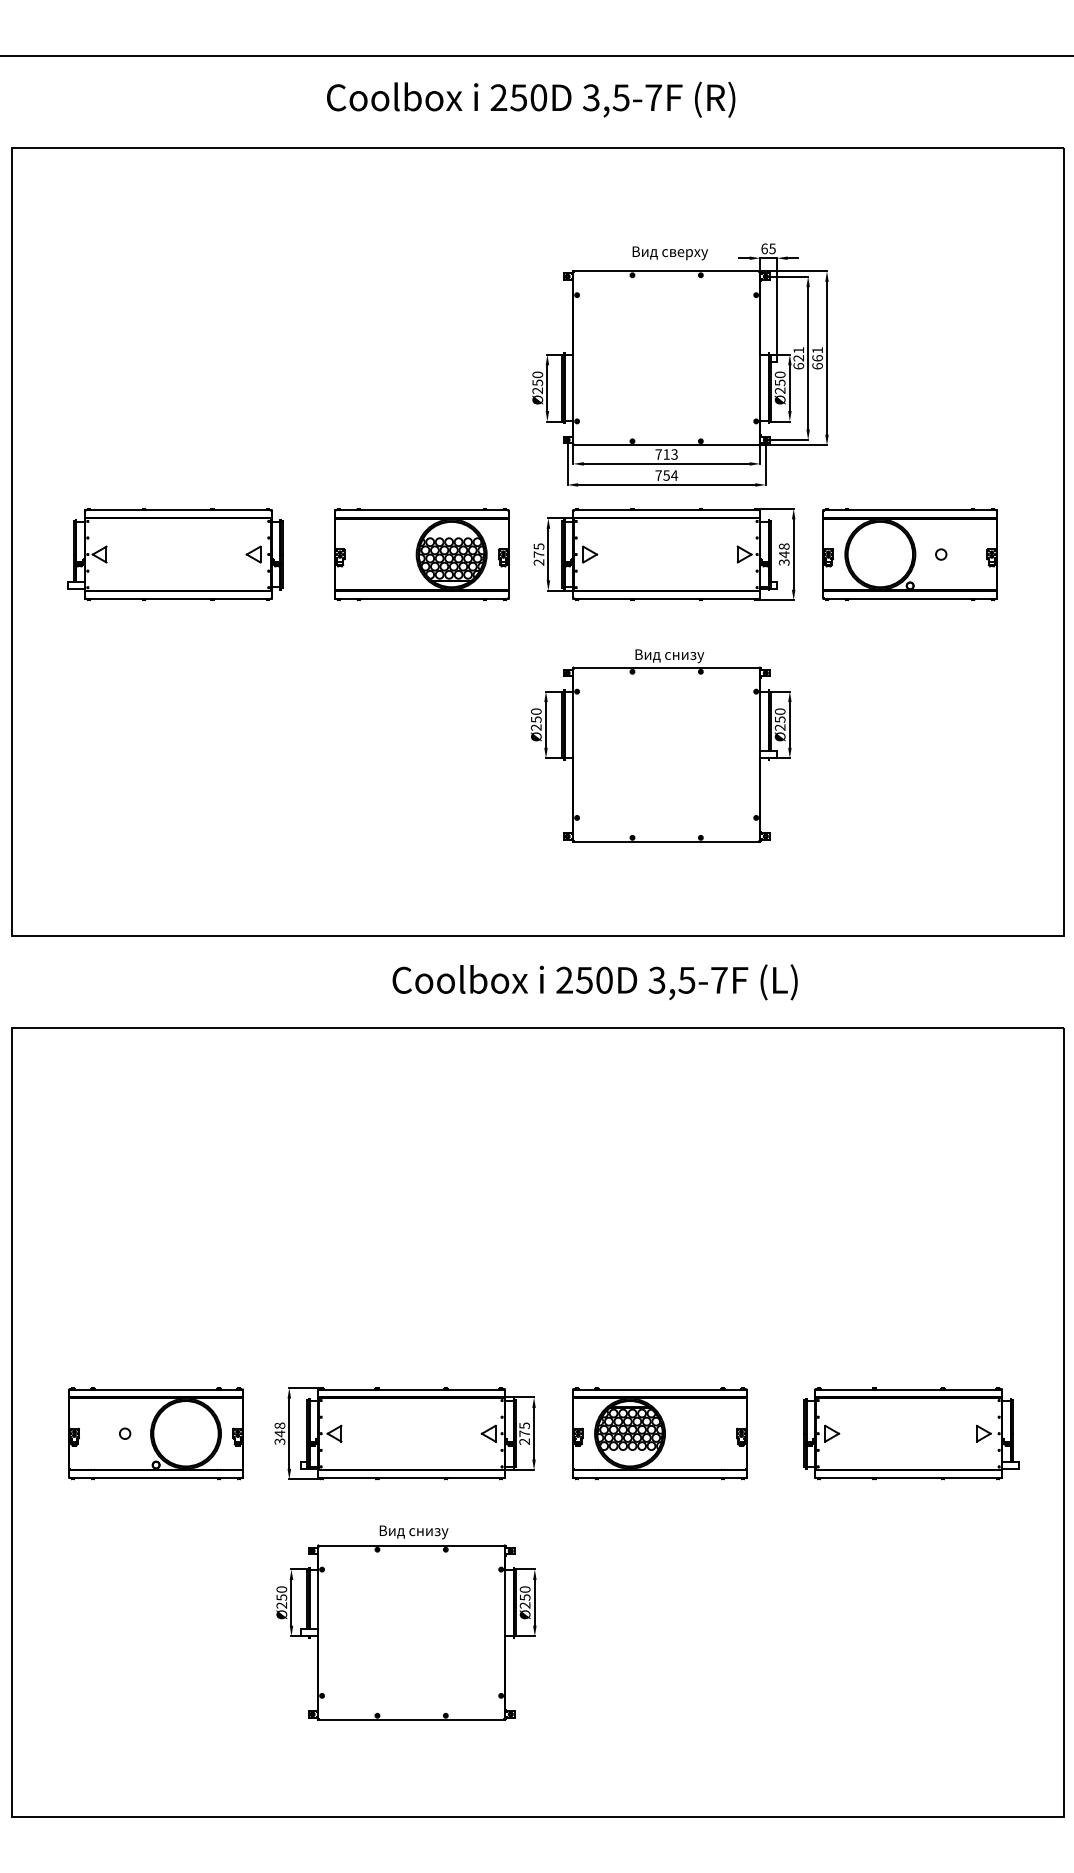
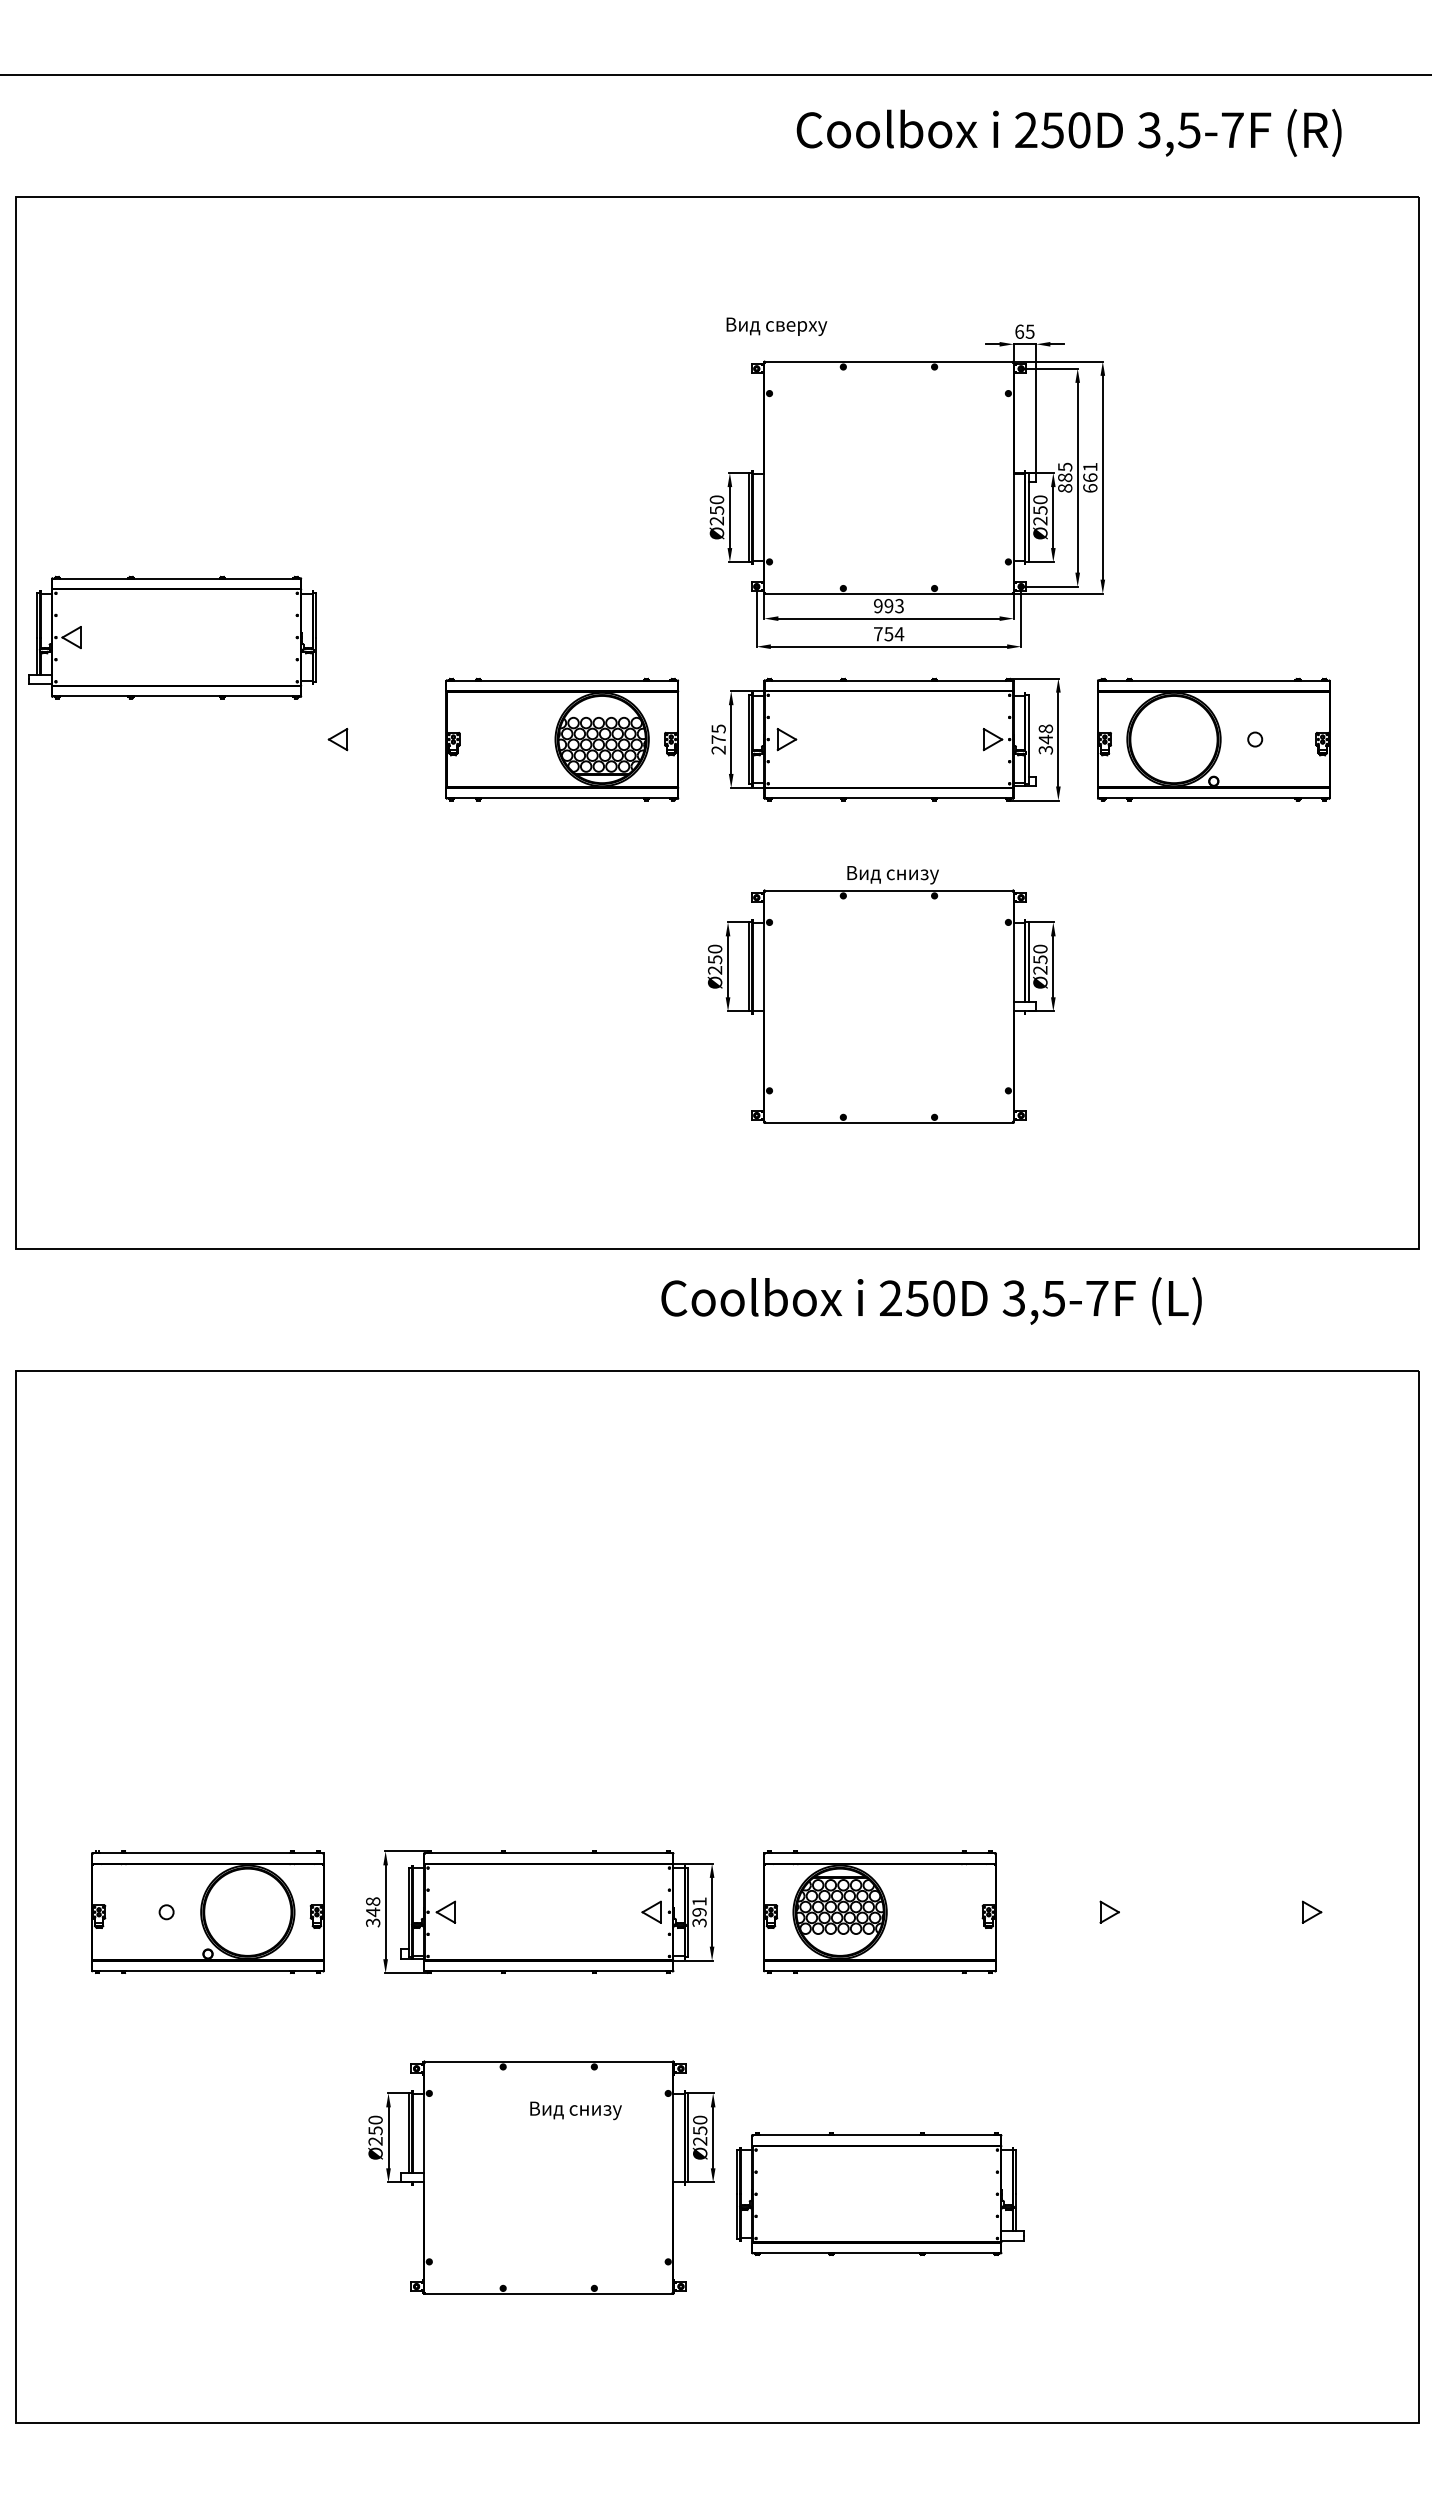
text: (530, 99) -> (1068, 132), moved
text: (670, 253) -> (776, 326), moved
text: (799, 358) -> (1065, 477), 621 -> 885
text: (662, 454) -> (883, 606), 713 -> 993
part: (175, 554) -> (172, 637), moved
text: (595, 982) -> (931, 1301), moved
text: (524, 1433) -> (699, 1912), 275 -> 391
part: (911, 1433) -> (880, 2193), moved
text: (413, 1532) -> (575, 2110), moved

